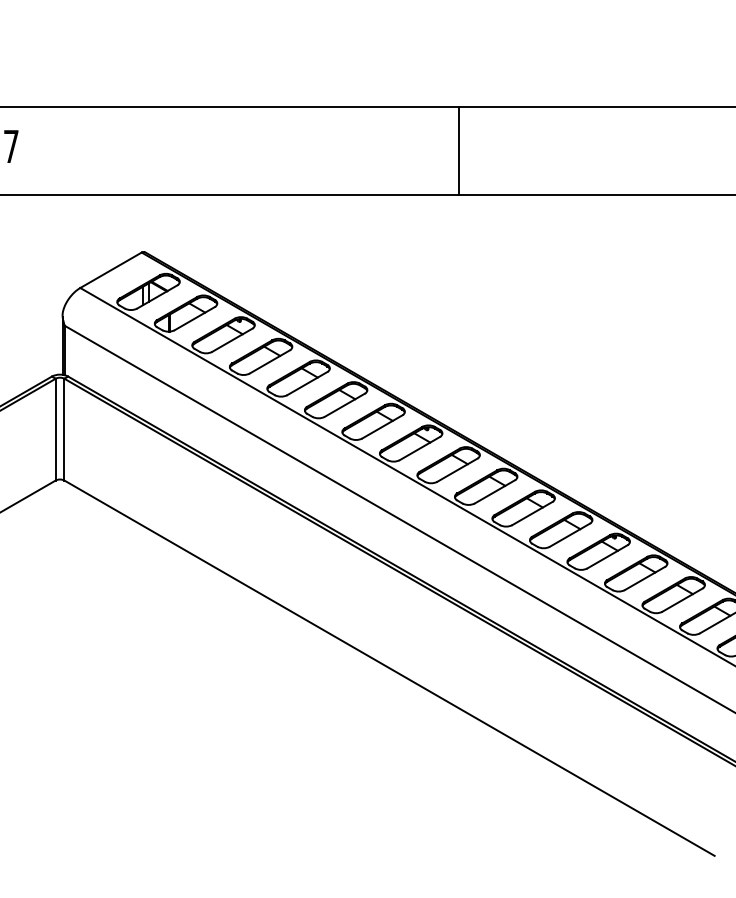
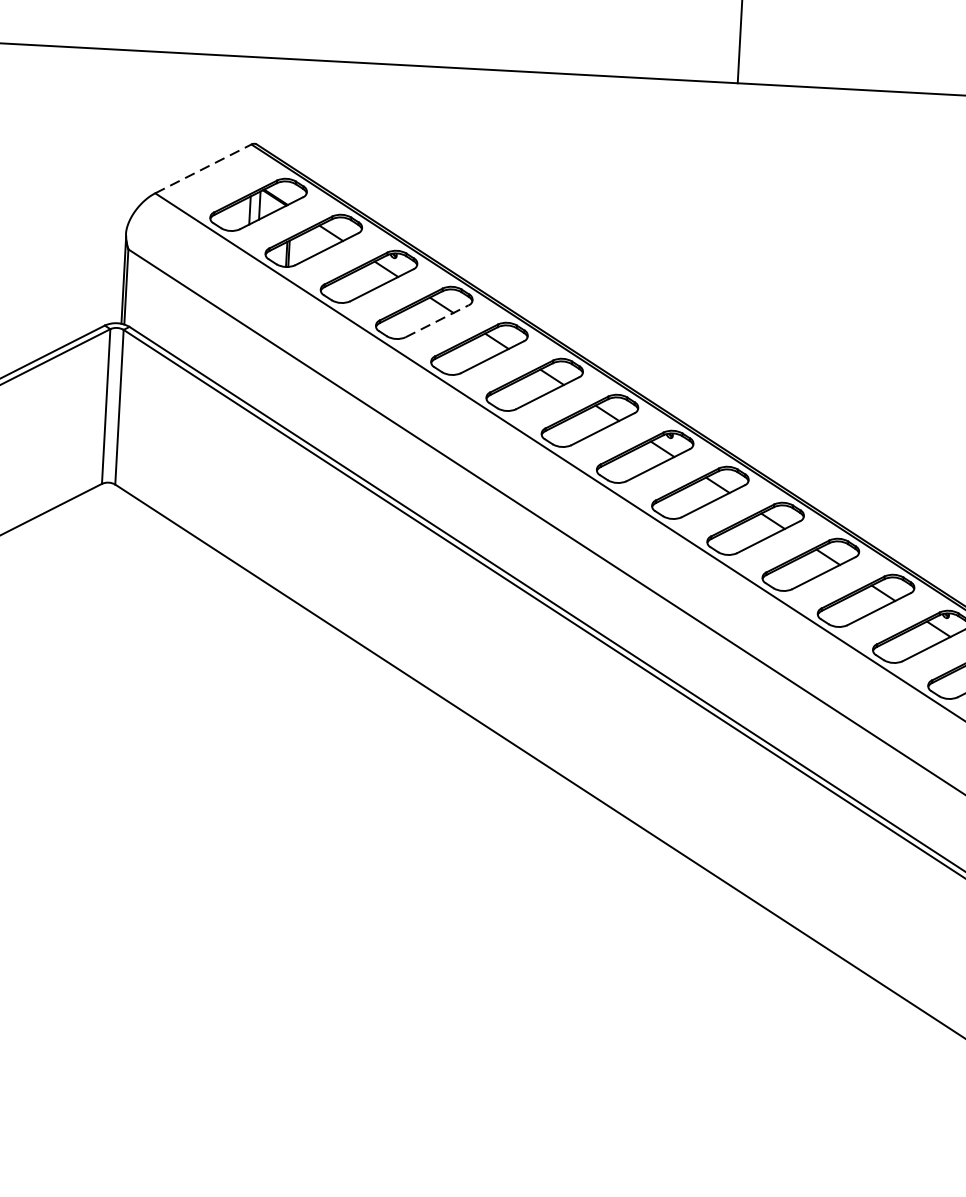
line: (111, 270) -> (204, 169), solid -> dashed
line: (270, 361) -> (438, 320), solid -> dashed

